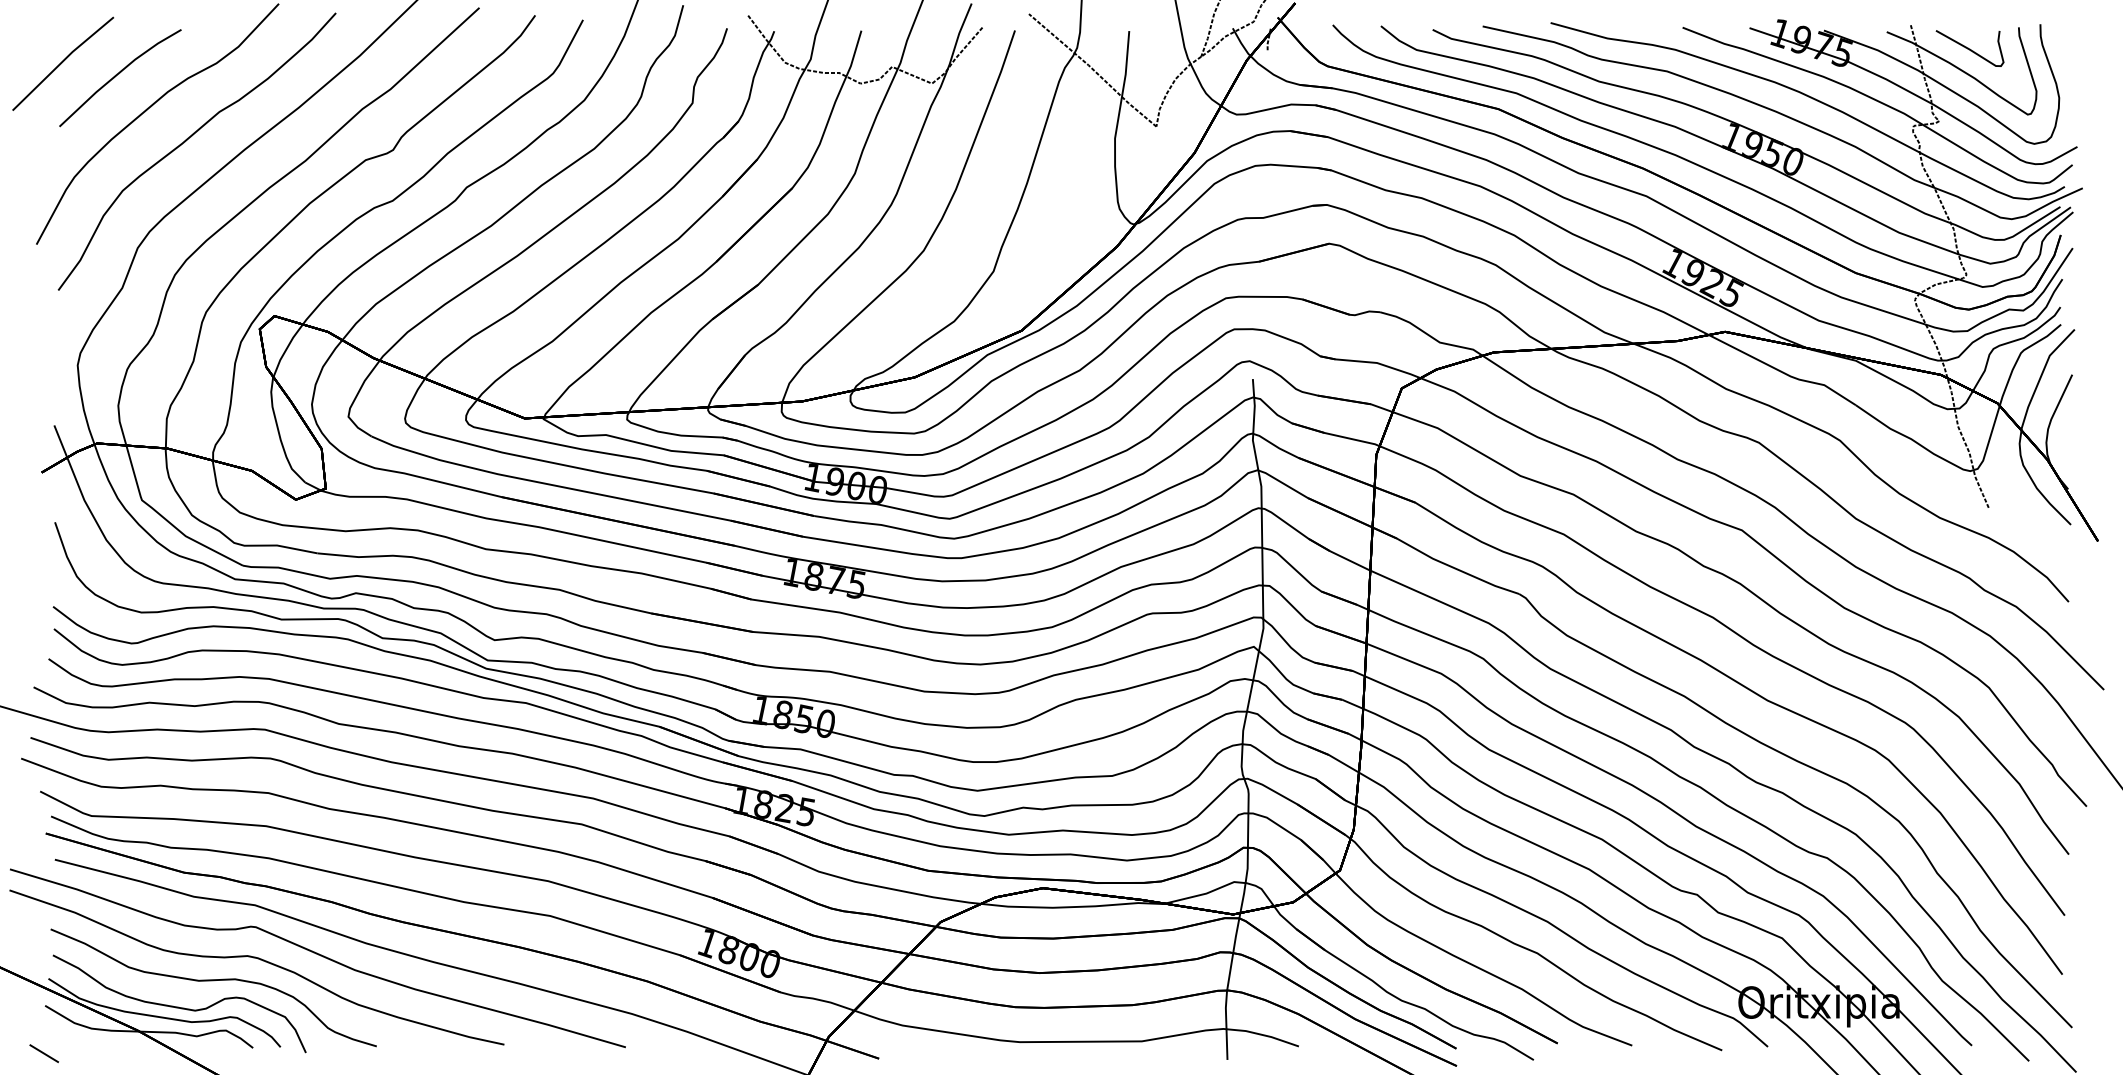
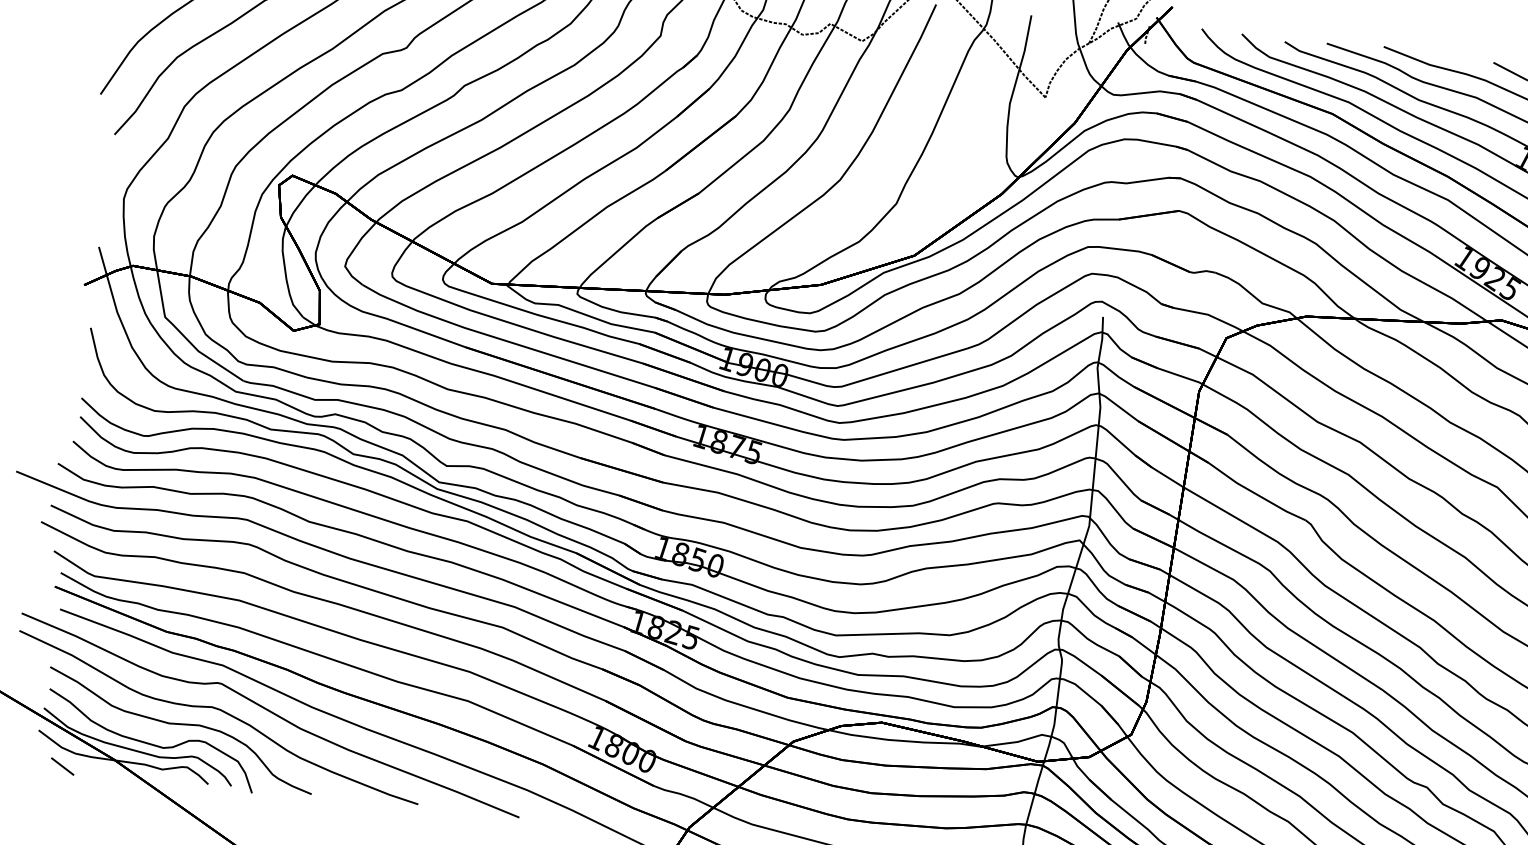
line: (43, 1053) -> (62, 766), moved

